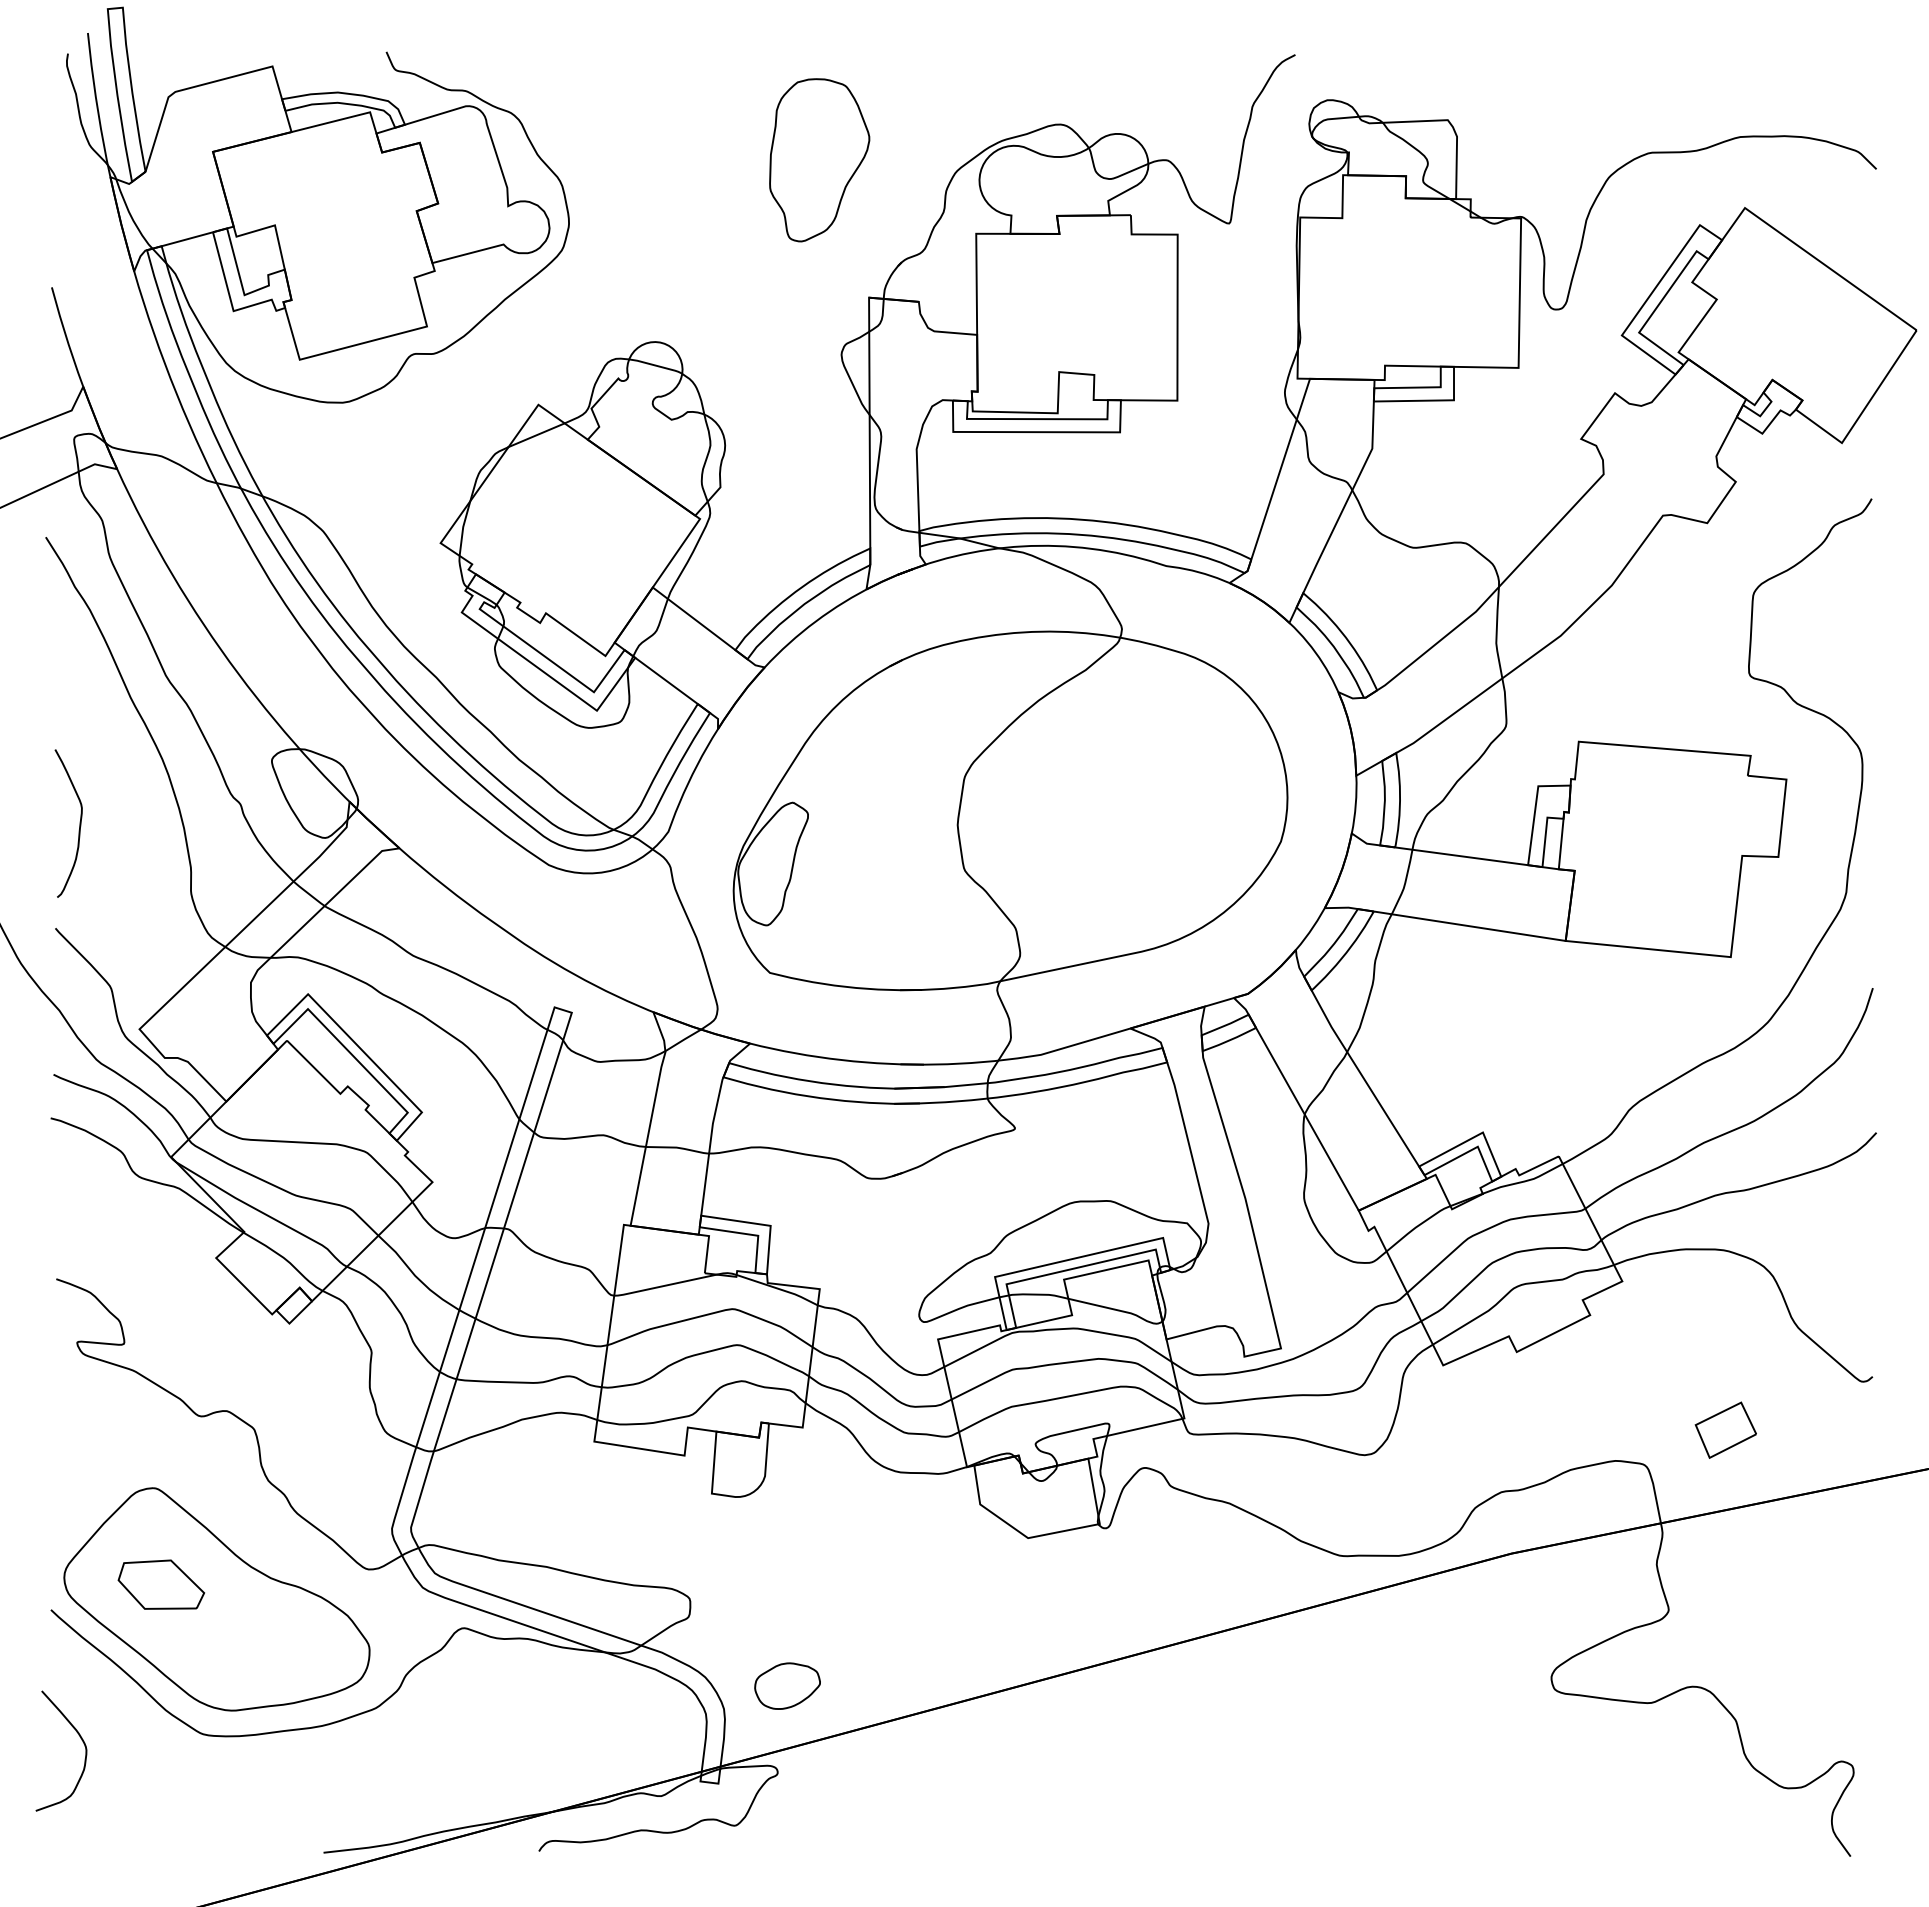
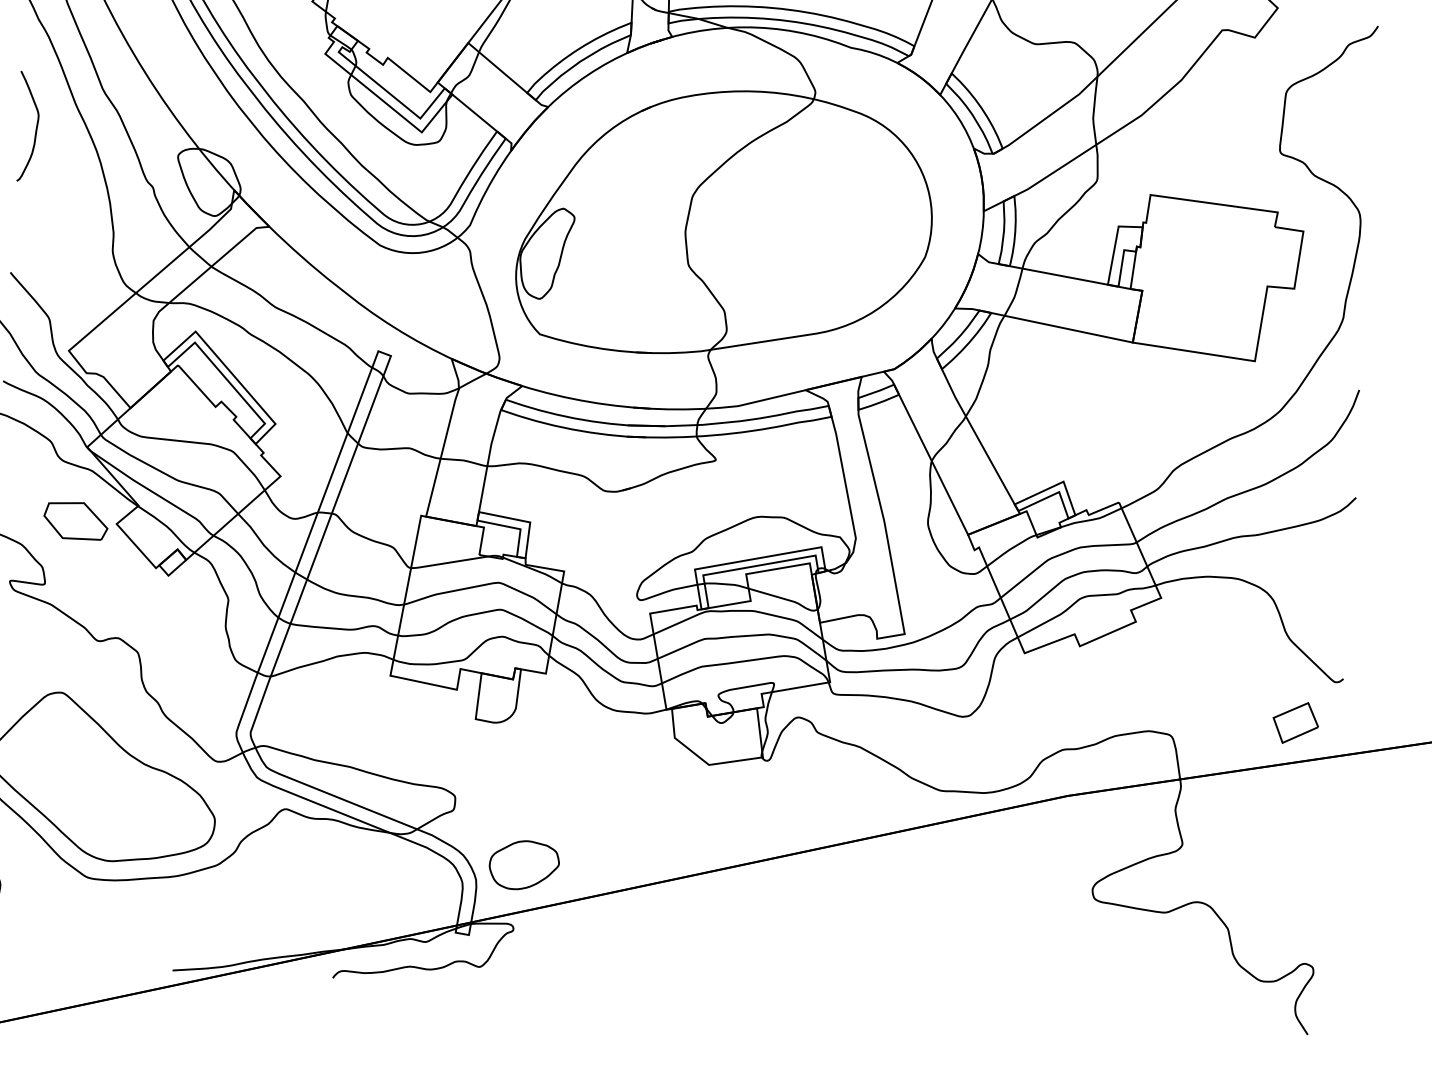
curve: (79, 823) -> (36, 127), moved
part: (1725, 1429) -> (1295, 722), moved
part: (161, 1584) -> (76, 520), moved
part: (787, 1685) -> (524, 864), size x1.43

